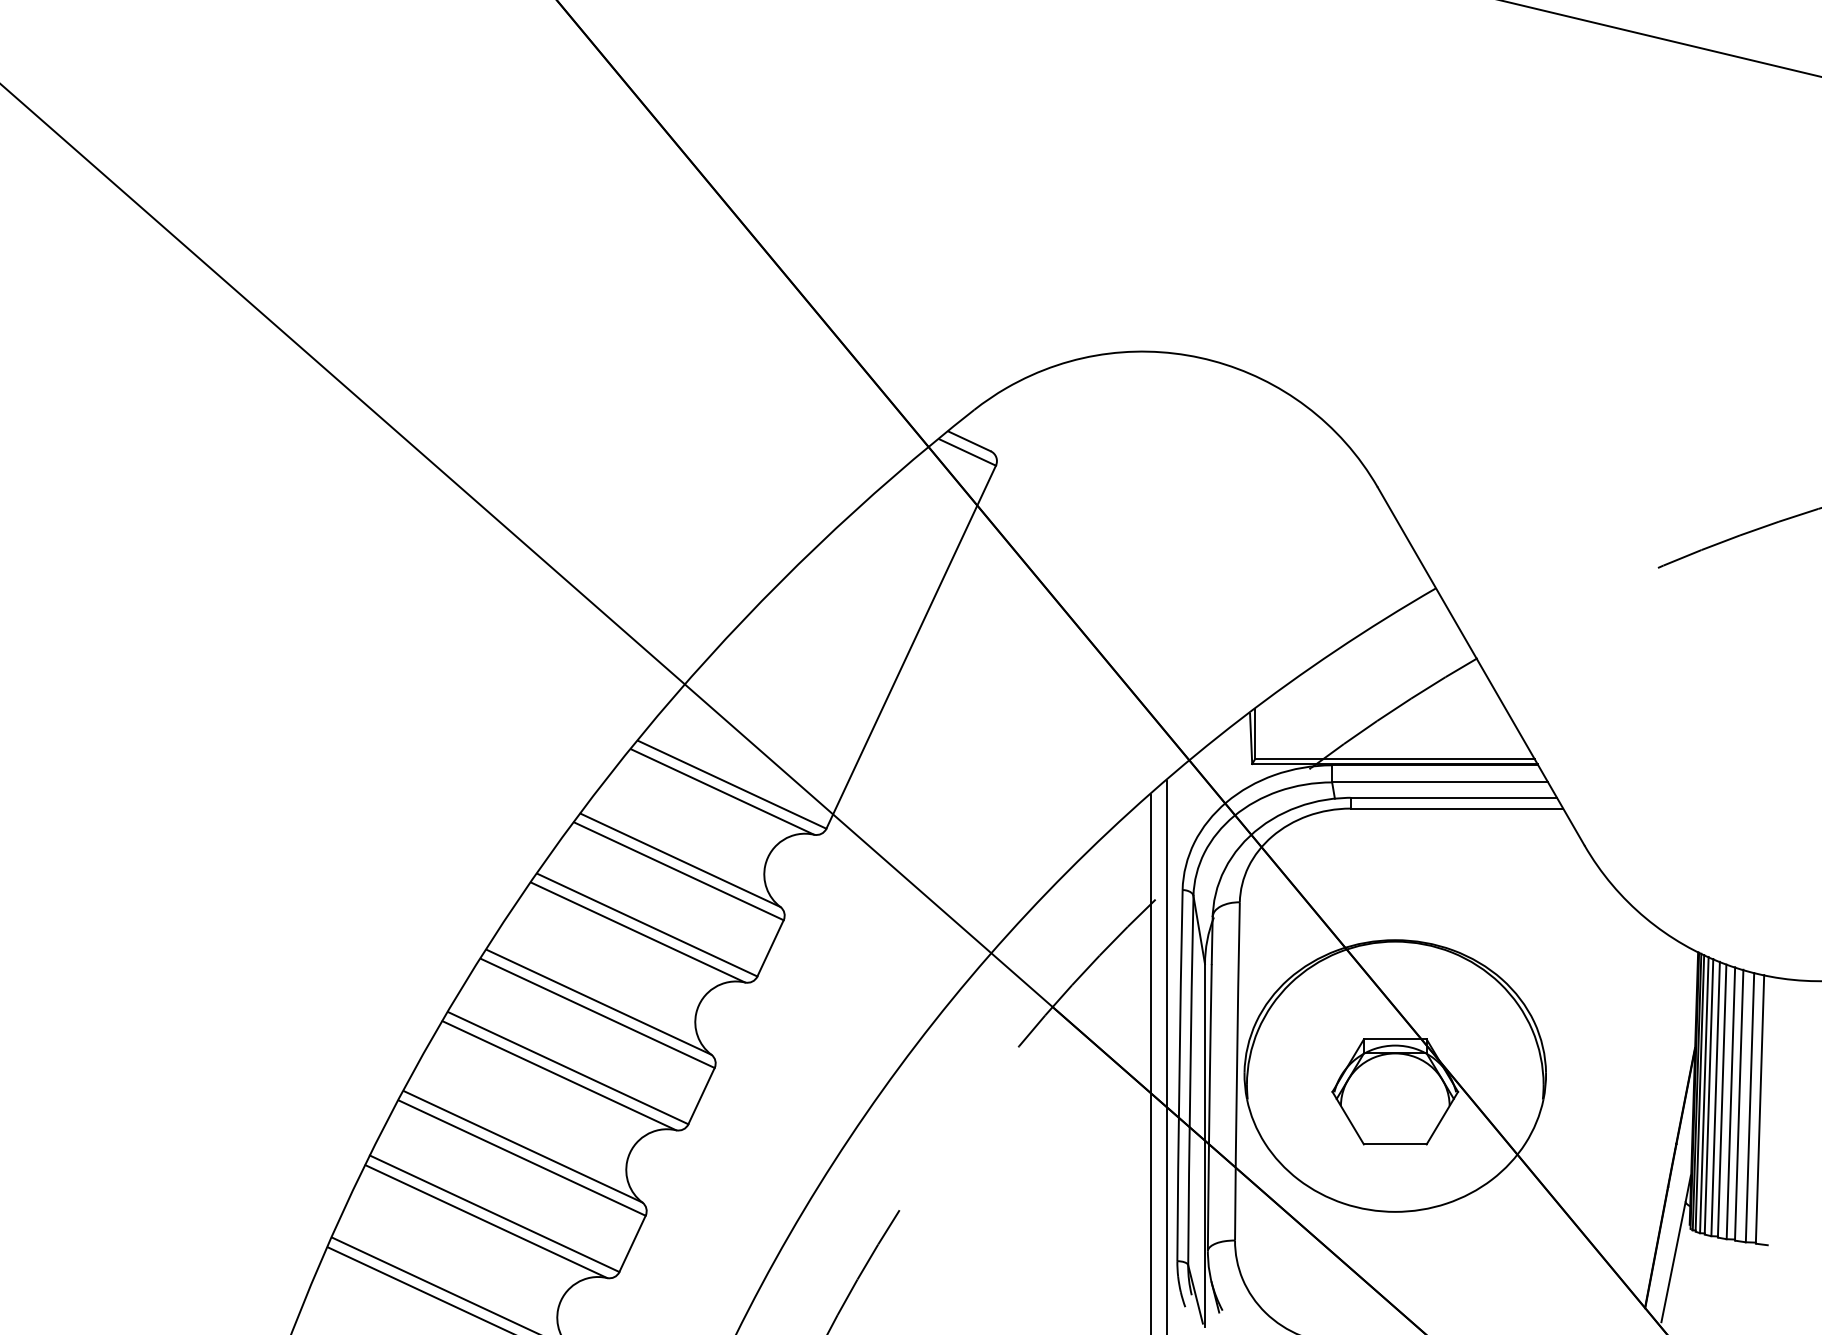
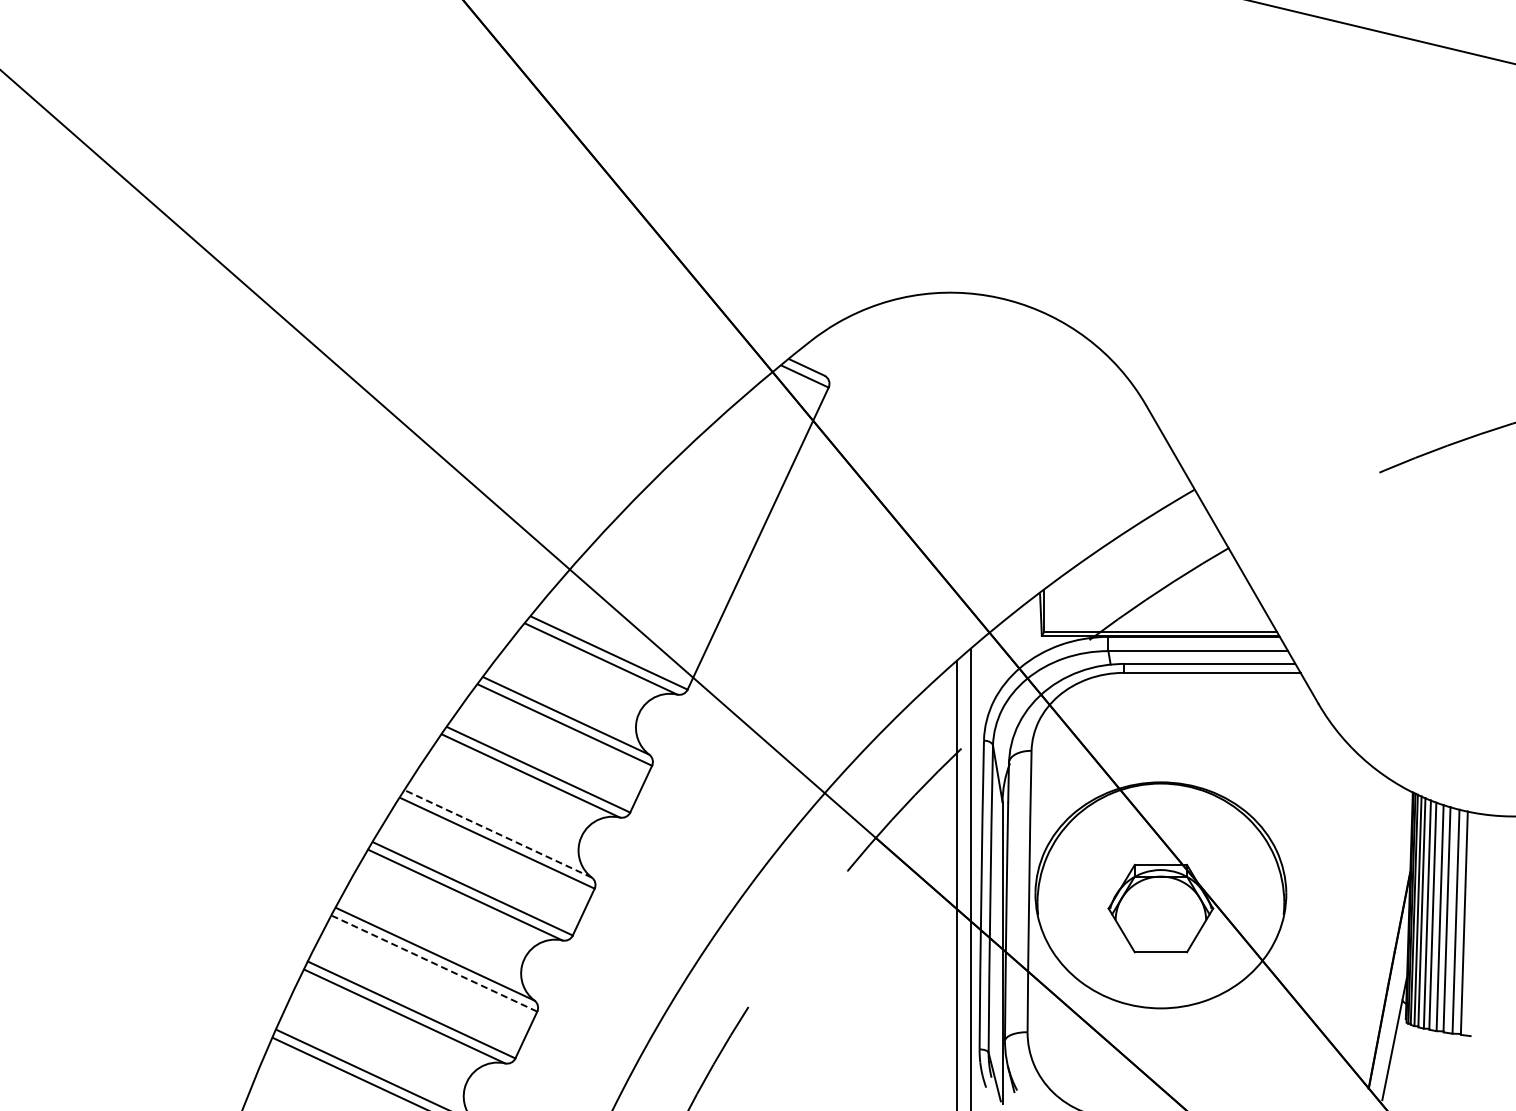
line: (599, 1001) -> (498, 833), solid -> dashed
line: (522, 1157) -> (434, 963), solid -> dashed

